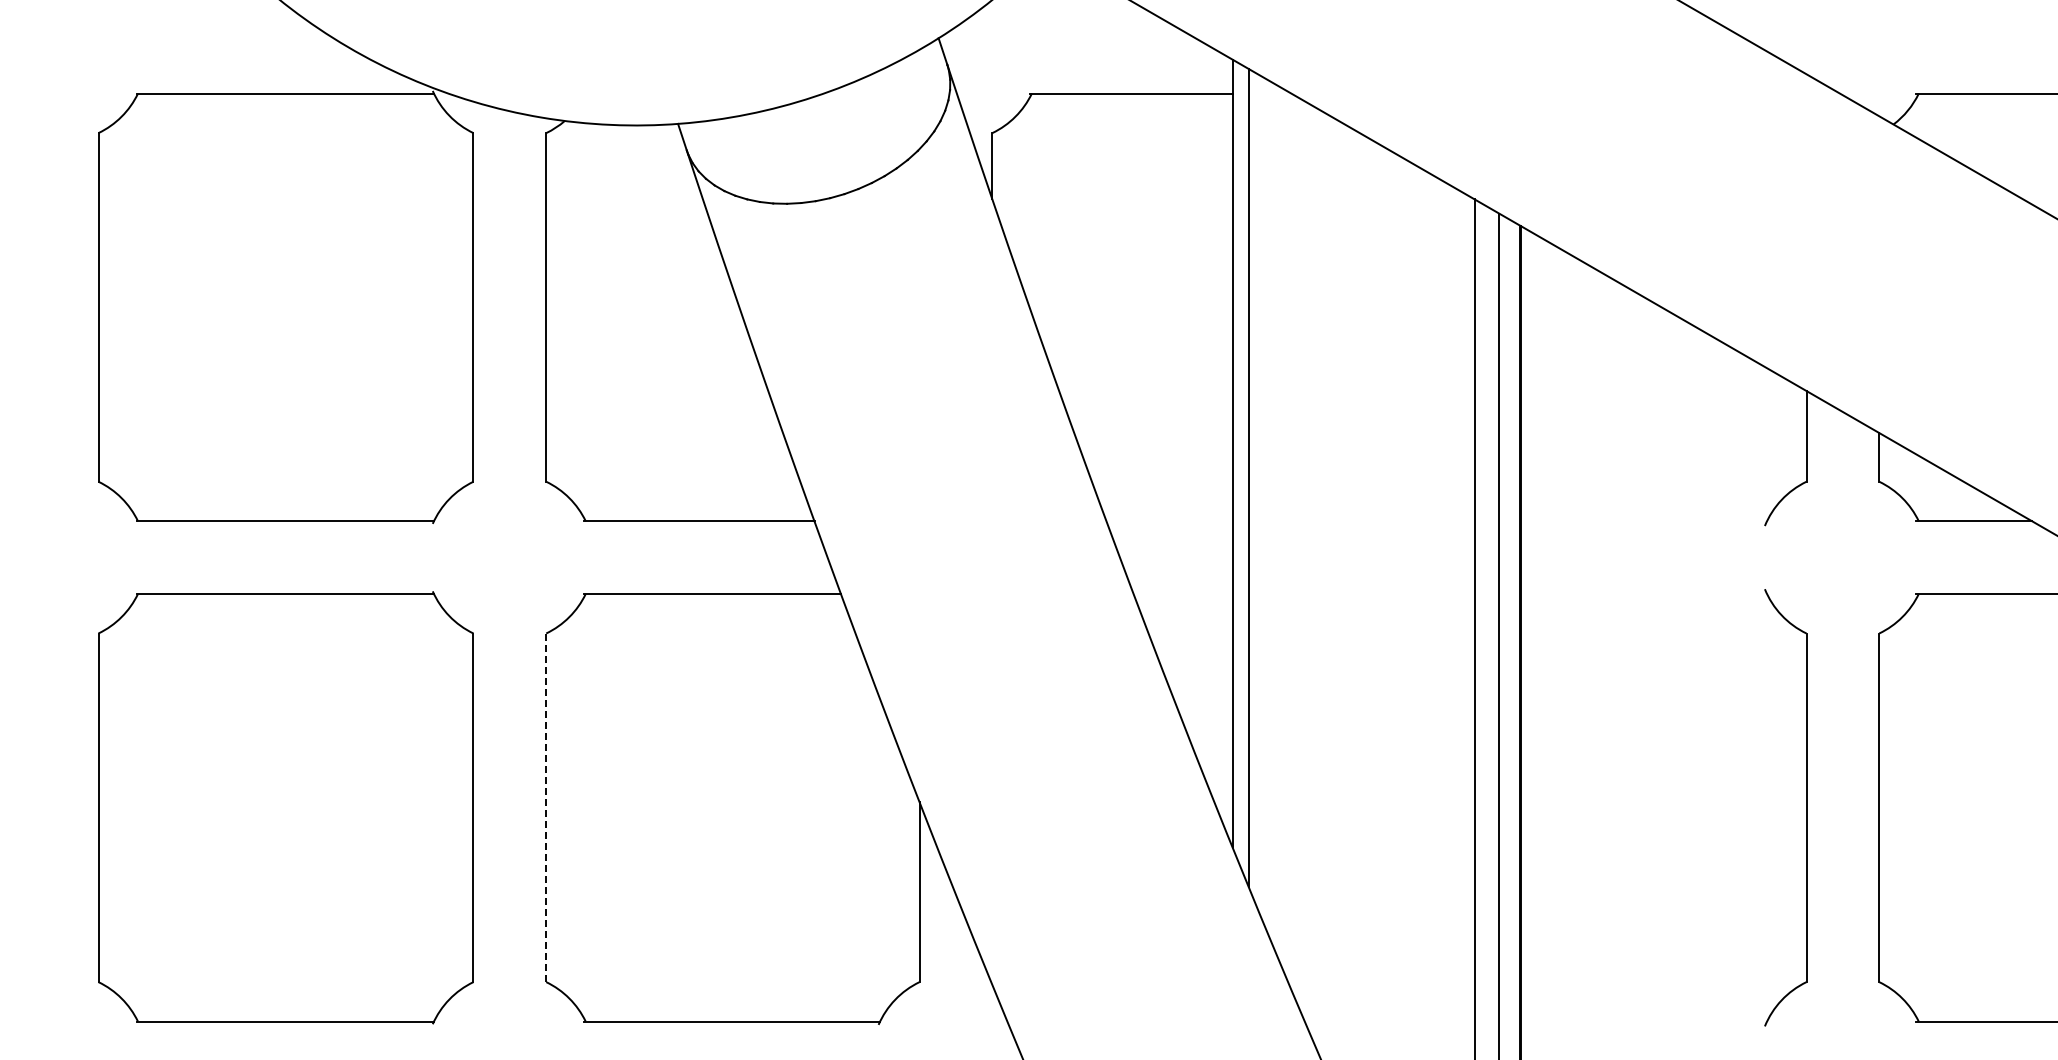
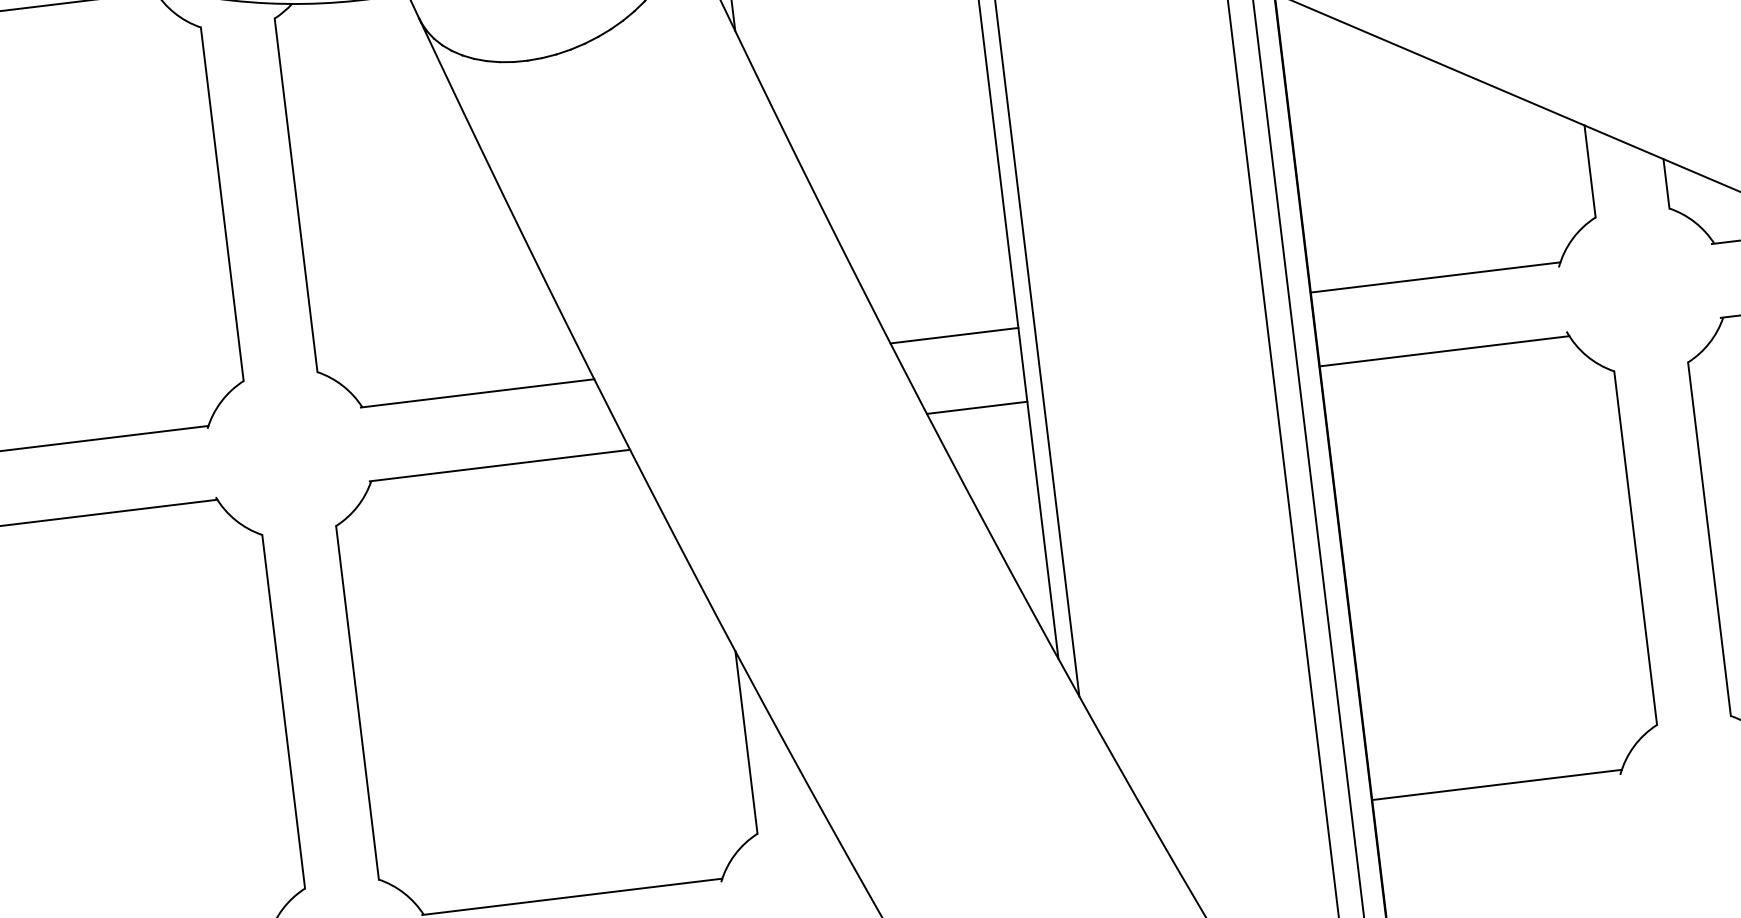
line: (1169, 521) -> (954, 335), added
line: (1643, 521) -> (1435, 277), added
line: (1182, 594) -> (976, 408), added
line: (1643, 594) -> (1444, 351), added
line: (546, 807) -> (357, 702), dashed -> solid
line: (1643, 1021) -> (1496, 784), added

